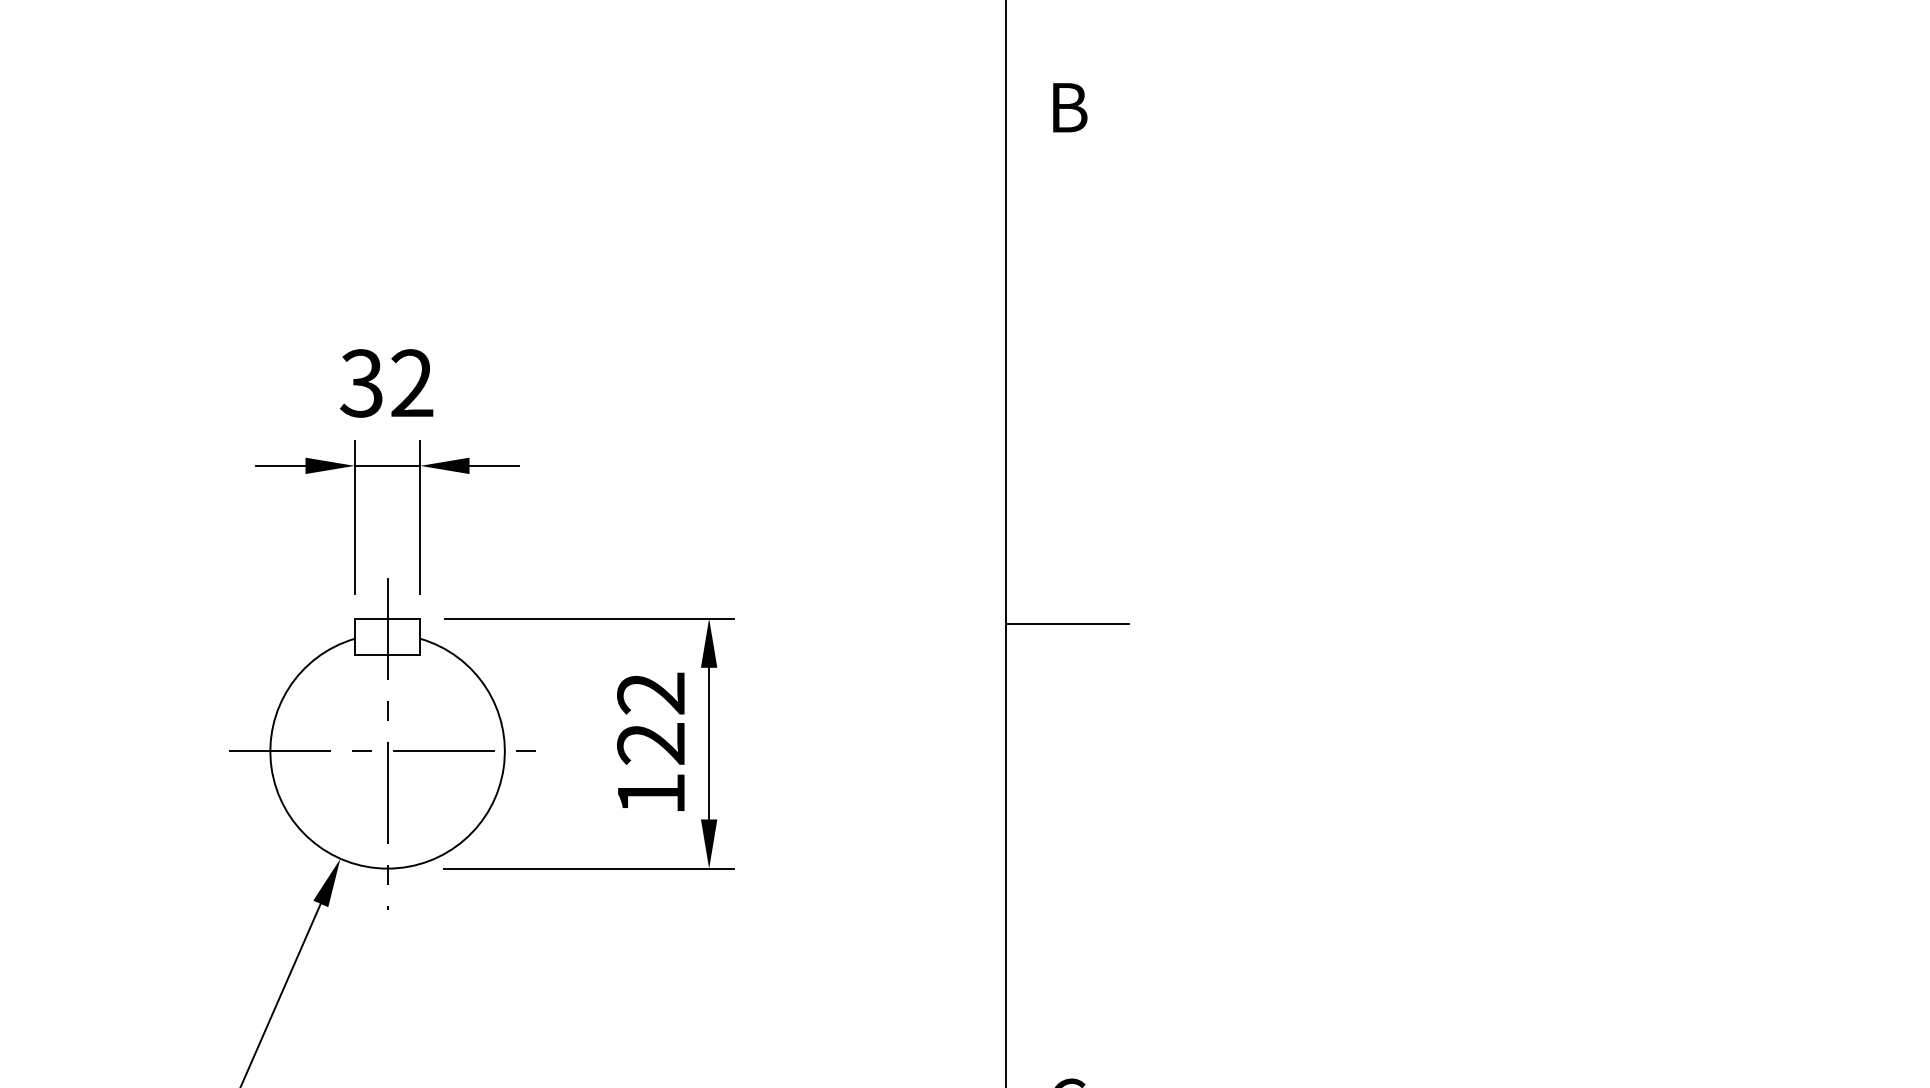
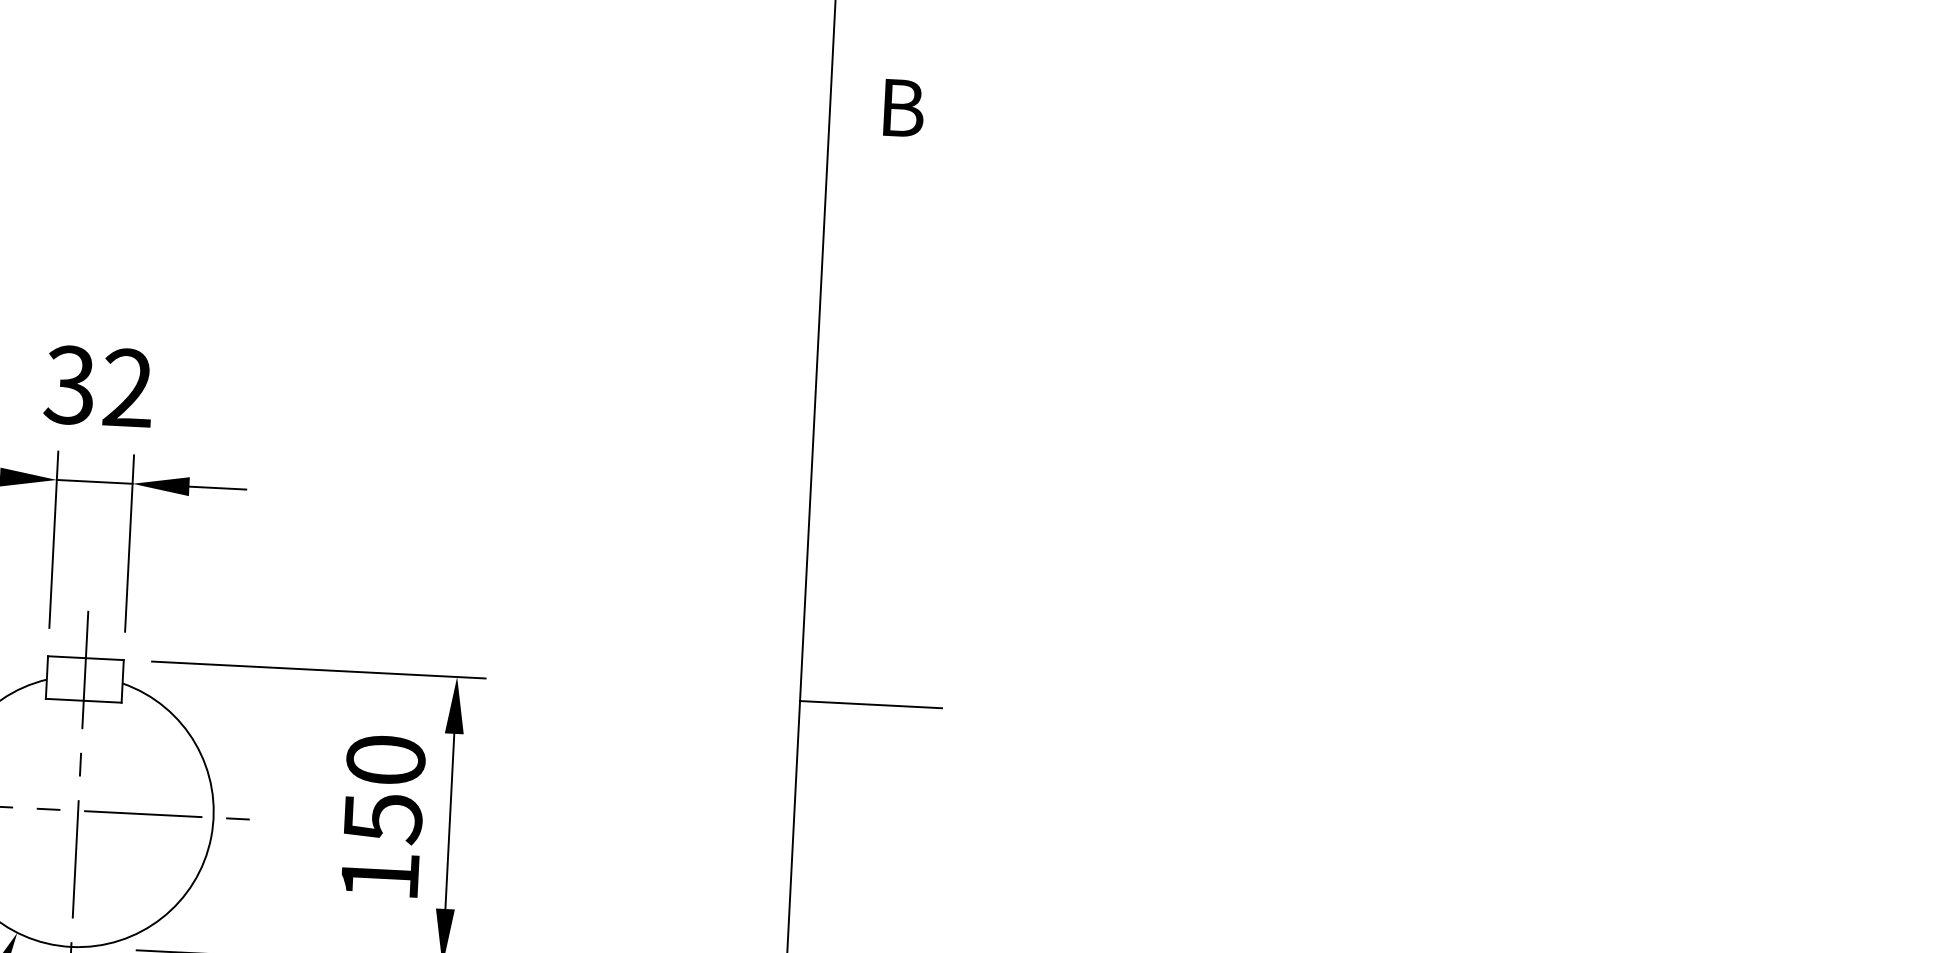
text: (651, 718) -> (384, 789), 122 -> 150

